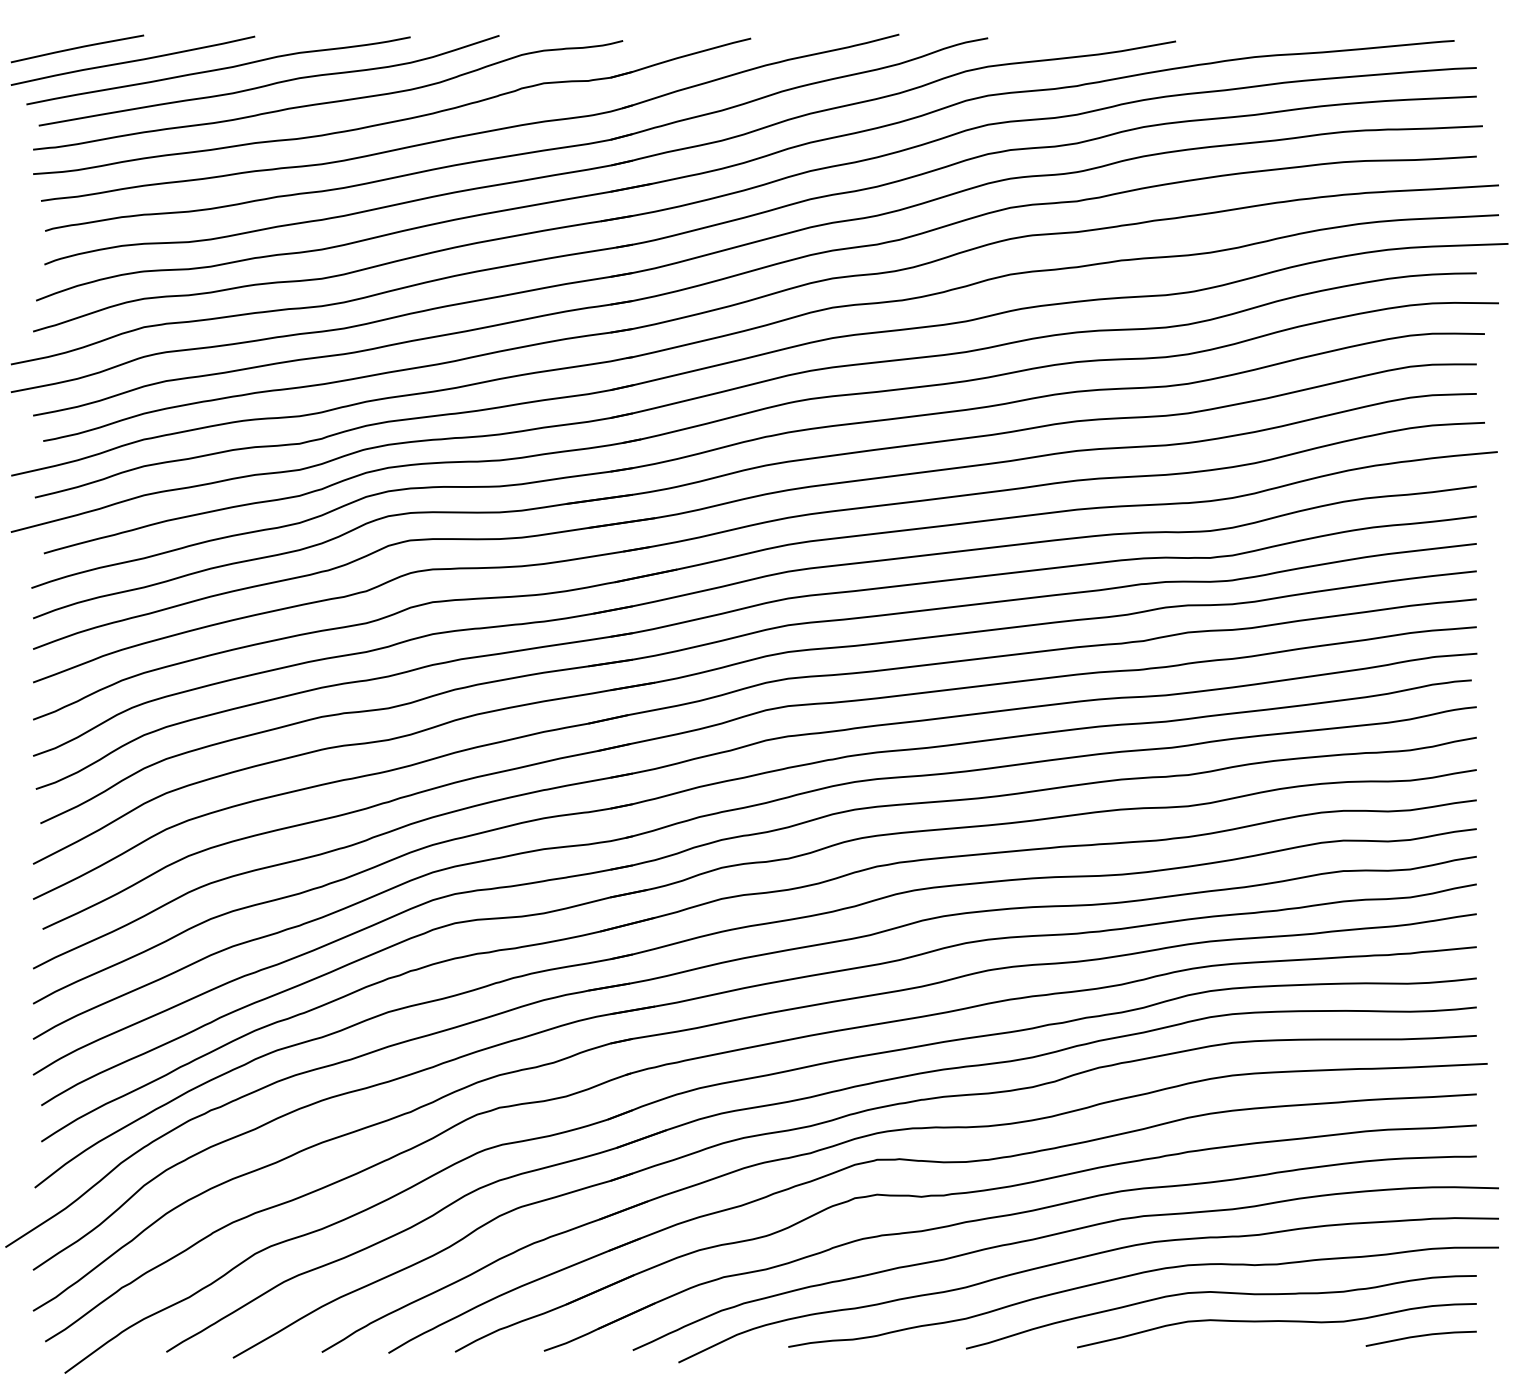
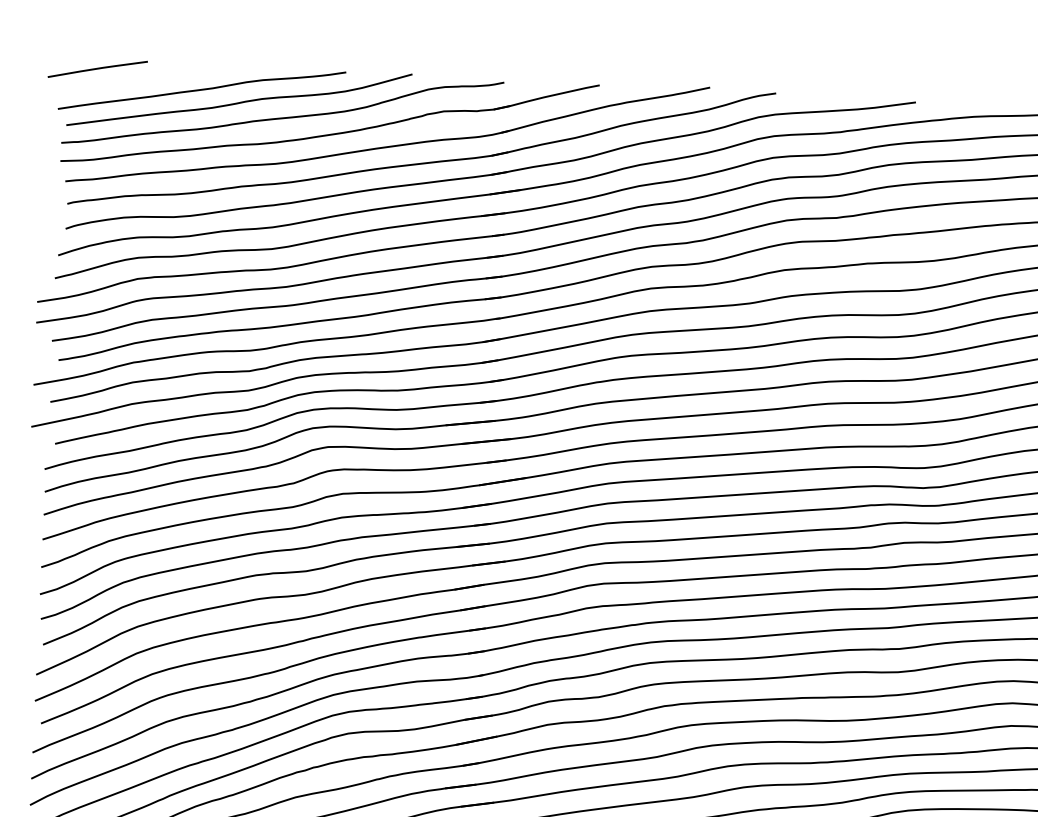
curve: (132, 60) -> (138, 79), removed

